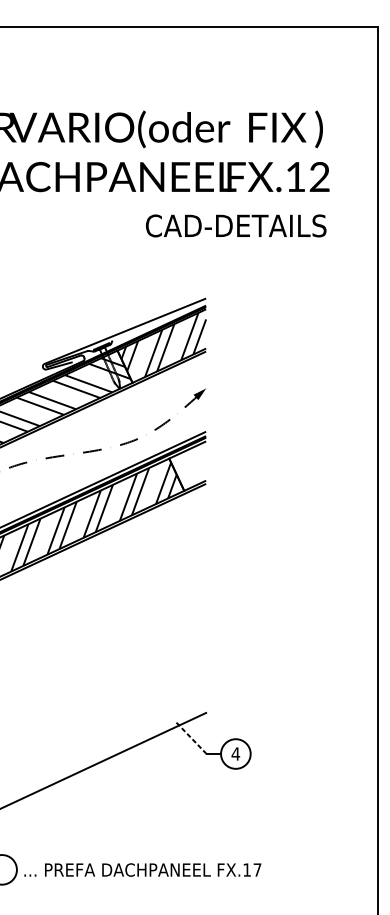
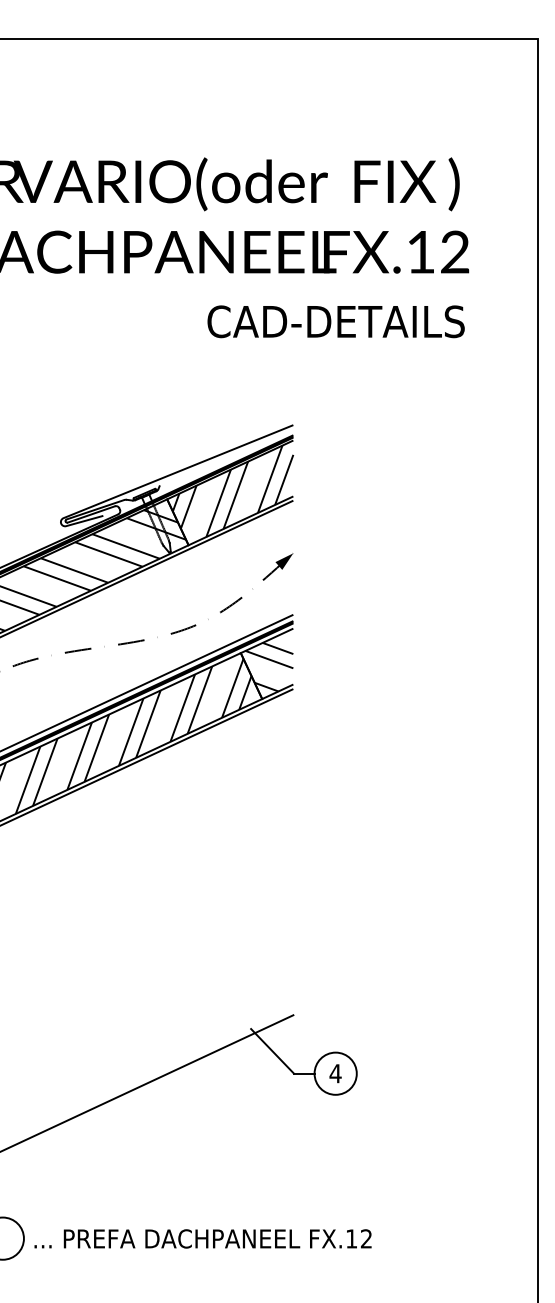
hatch: (189, 468) -> (269, 666), added
line: (191, 738) -> (272, 1051), dashed -> solid
text: (256, 869) -> (365, 1238), FX.17 -> FX.12

